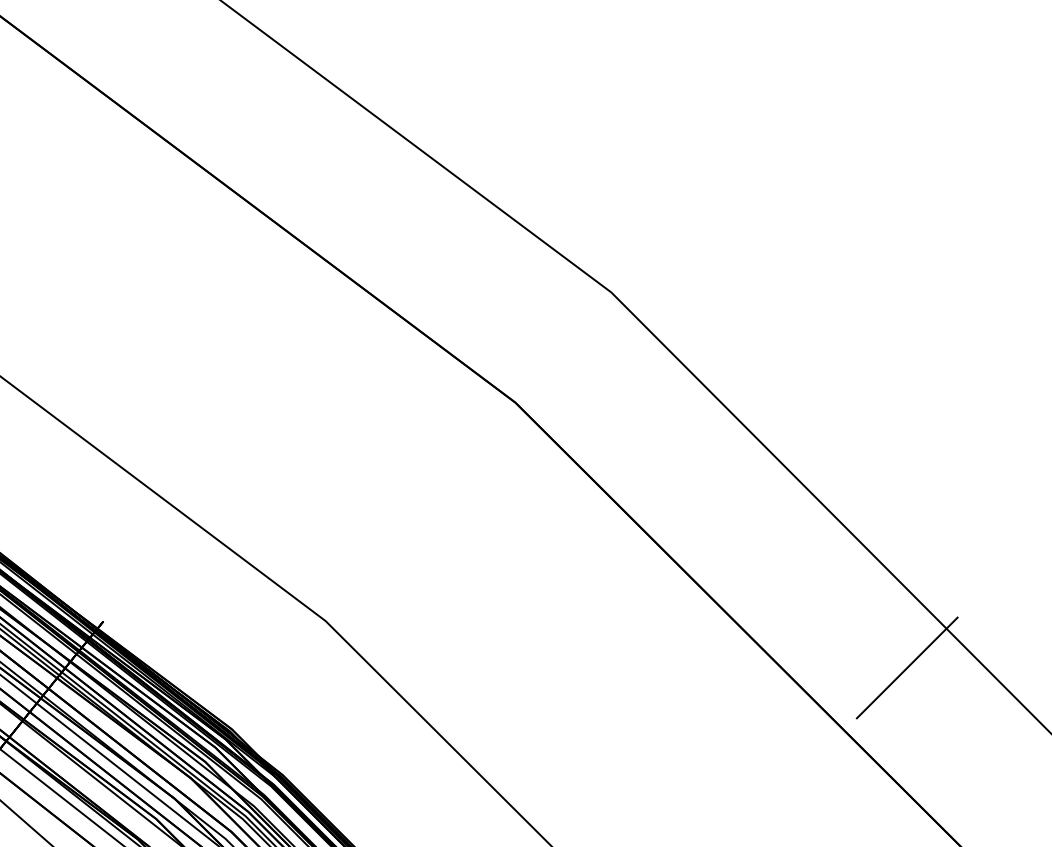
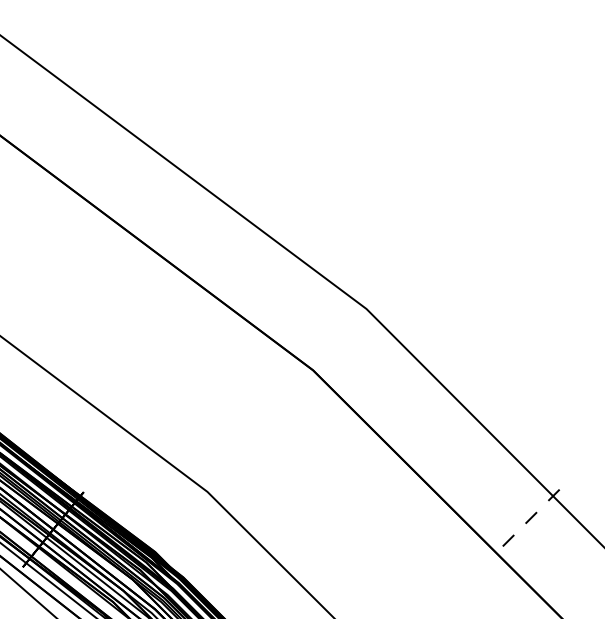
line: (907, 667) -> (531, 517), solid -> dashed

